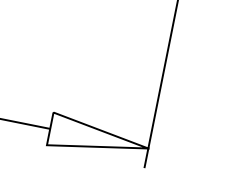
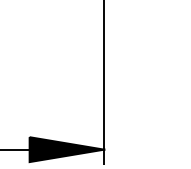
fill: (98, 138) -> (66, 149), added

